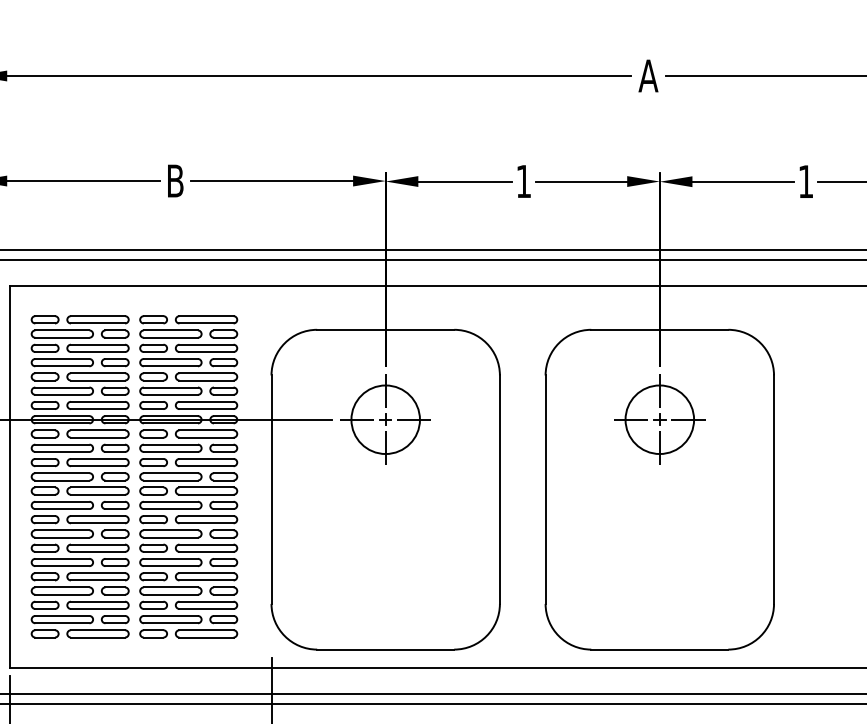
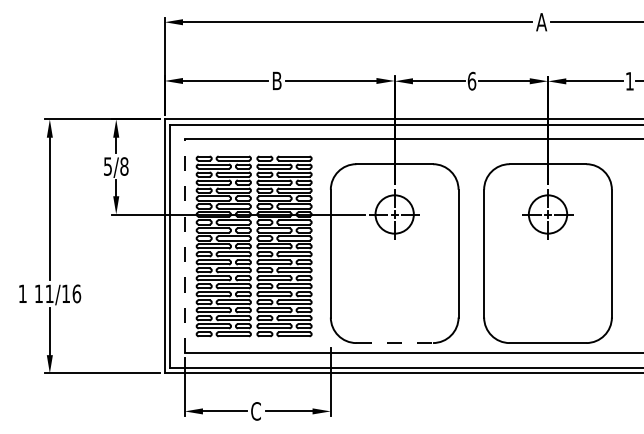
text: (523, 180) -> (471, 80), 1 -> 6
line: (9, 475) -> (184, 245), solid -> dashed
line: (387, 650) -> (395, 343), solid -> dashed

